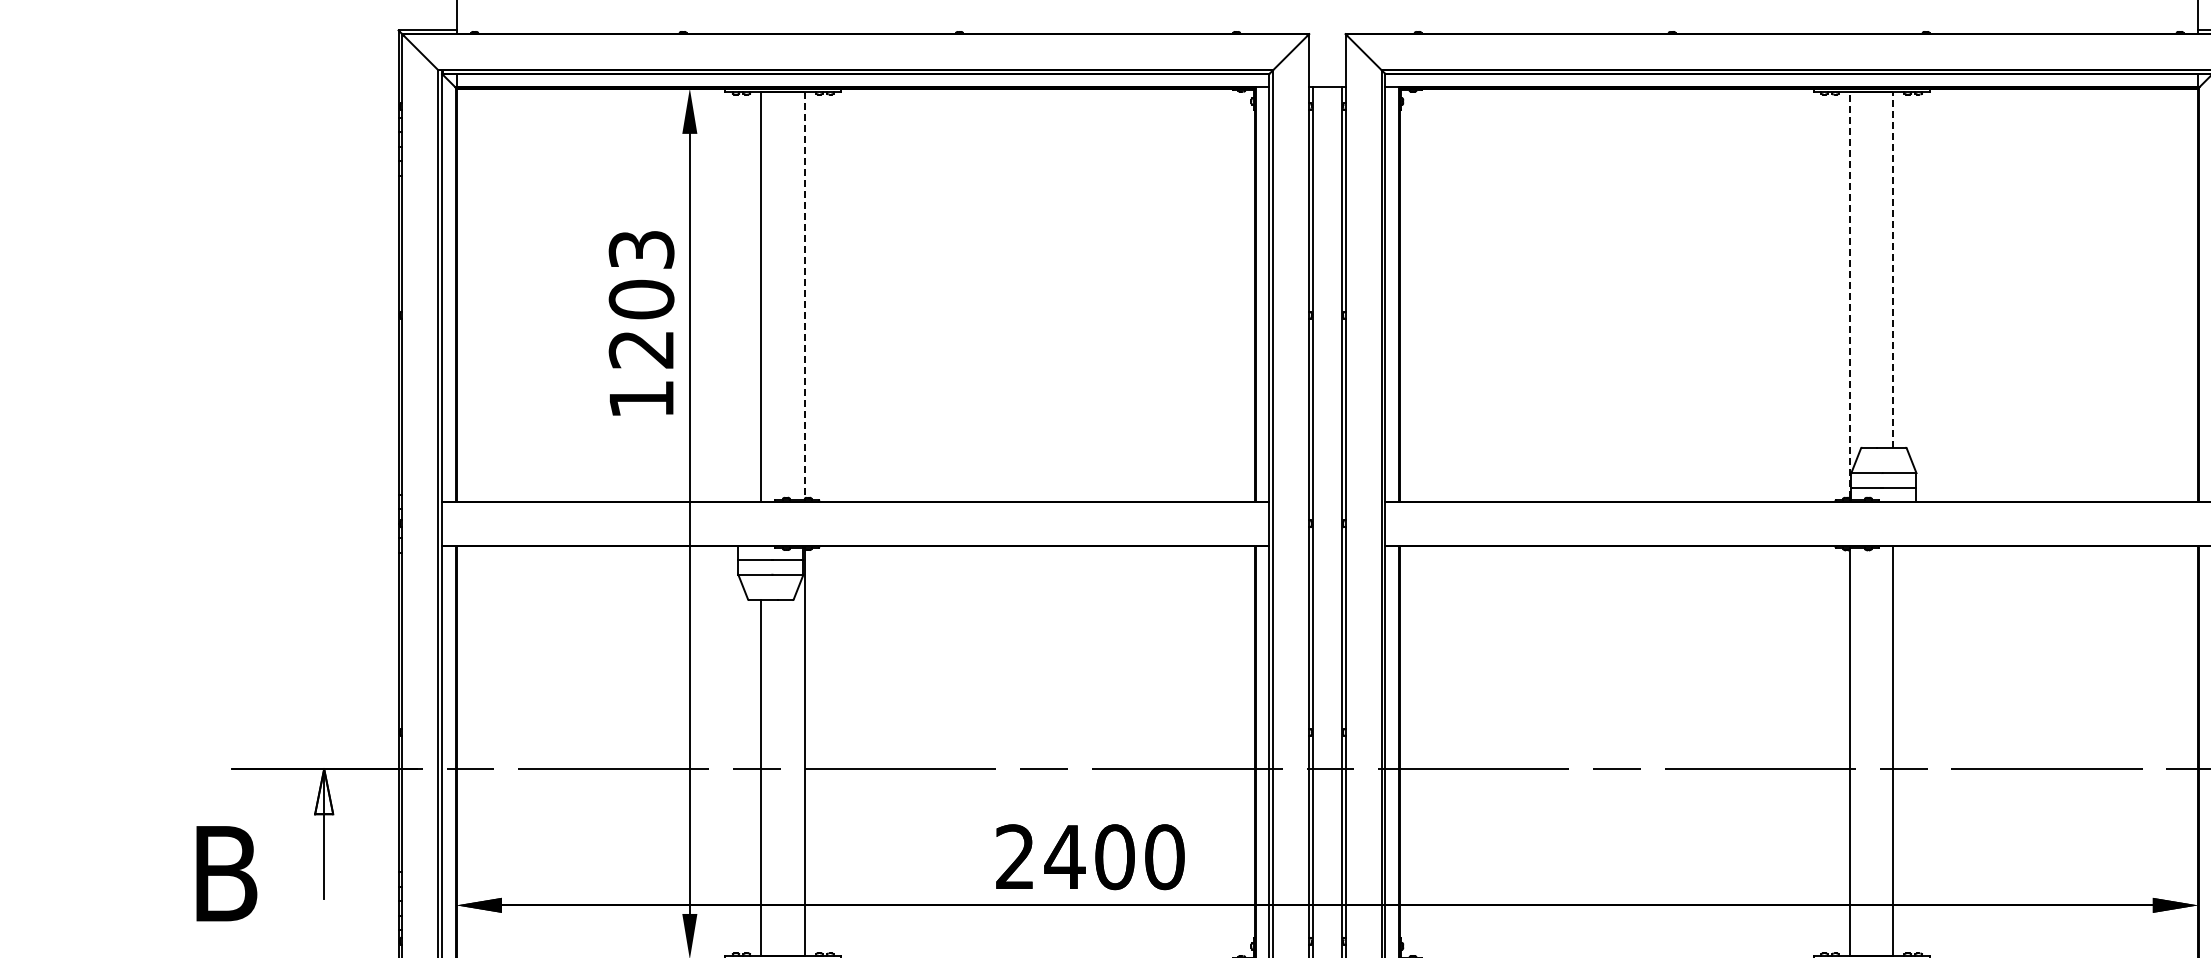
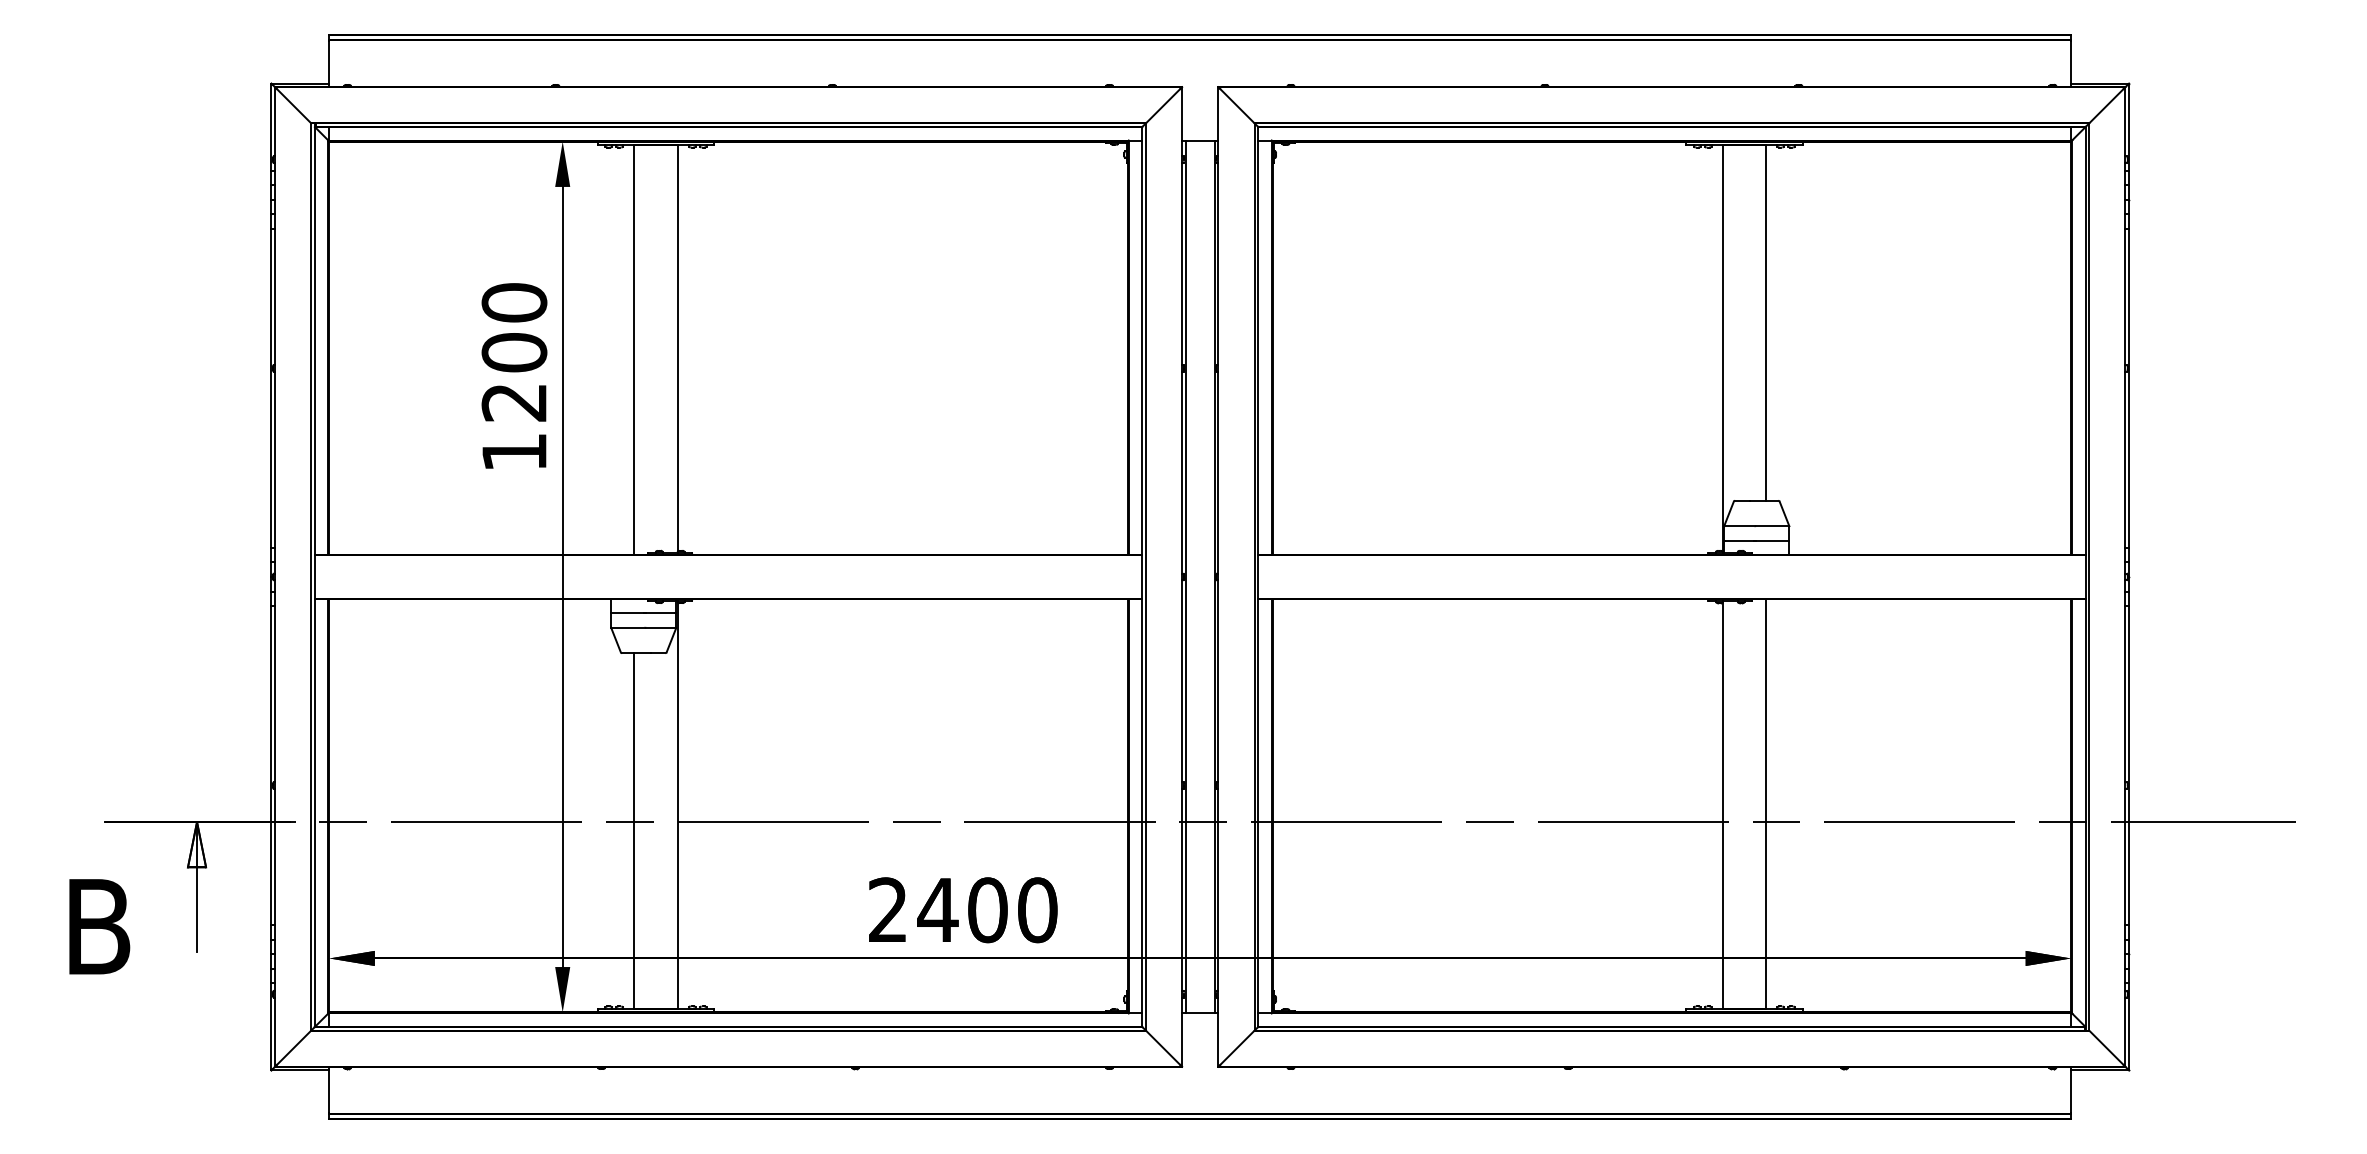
text: (641, 249) -> (514, 302), 1203 -> 1200
line: (1893, 270) -> (1766, 323), dashed -> solid
line: (1849, 294) -> (1722, 347), dashed -> solid
line: (804, 295) -> (677, 348), dashed -> solid

